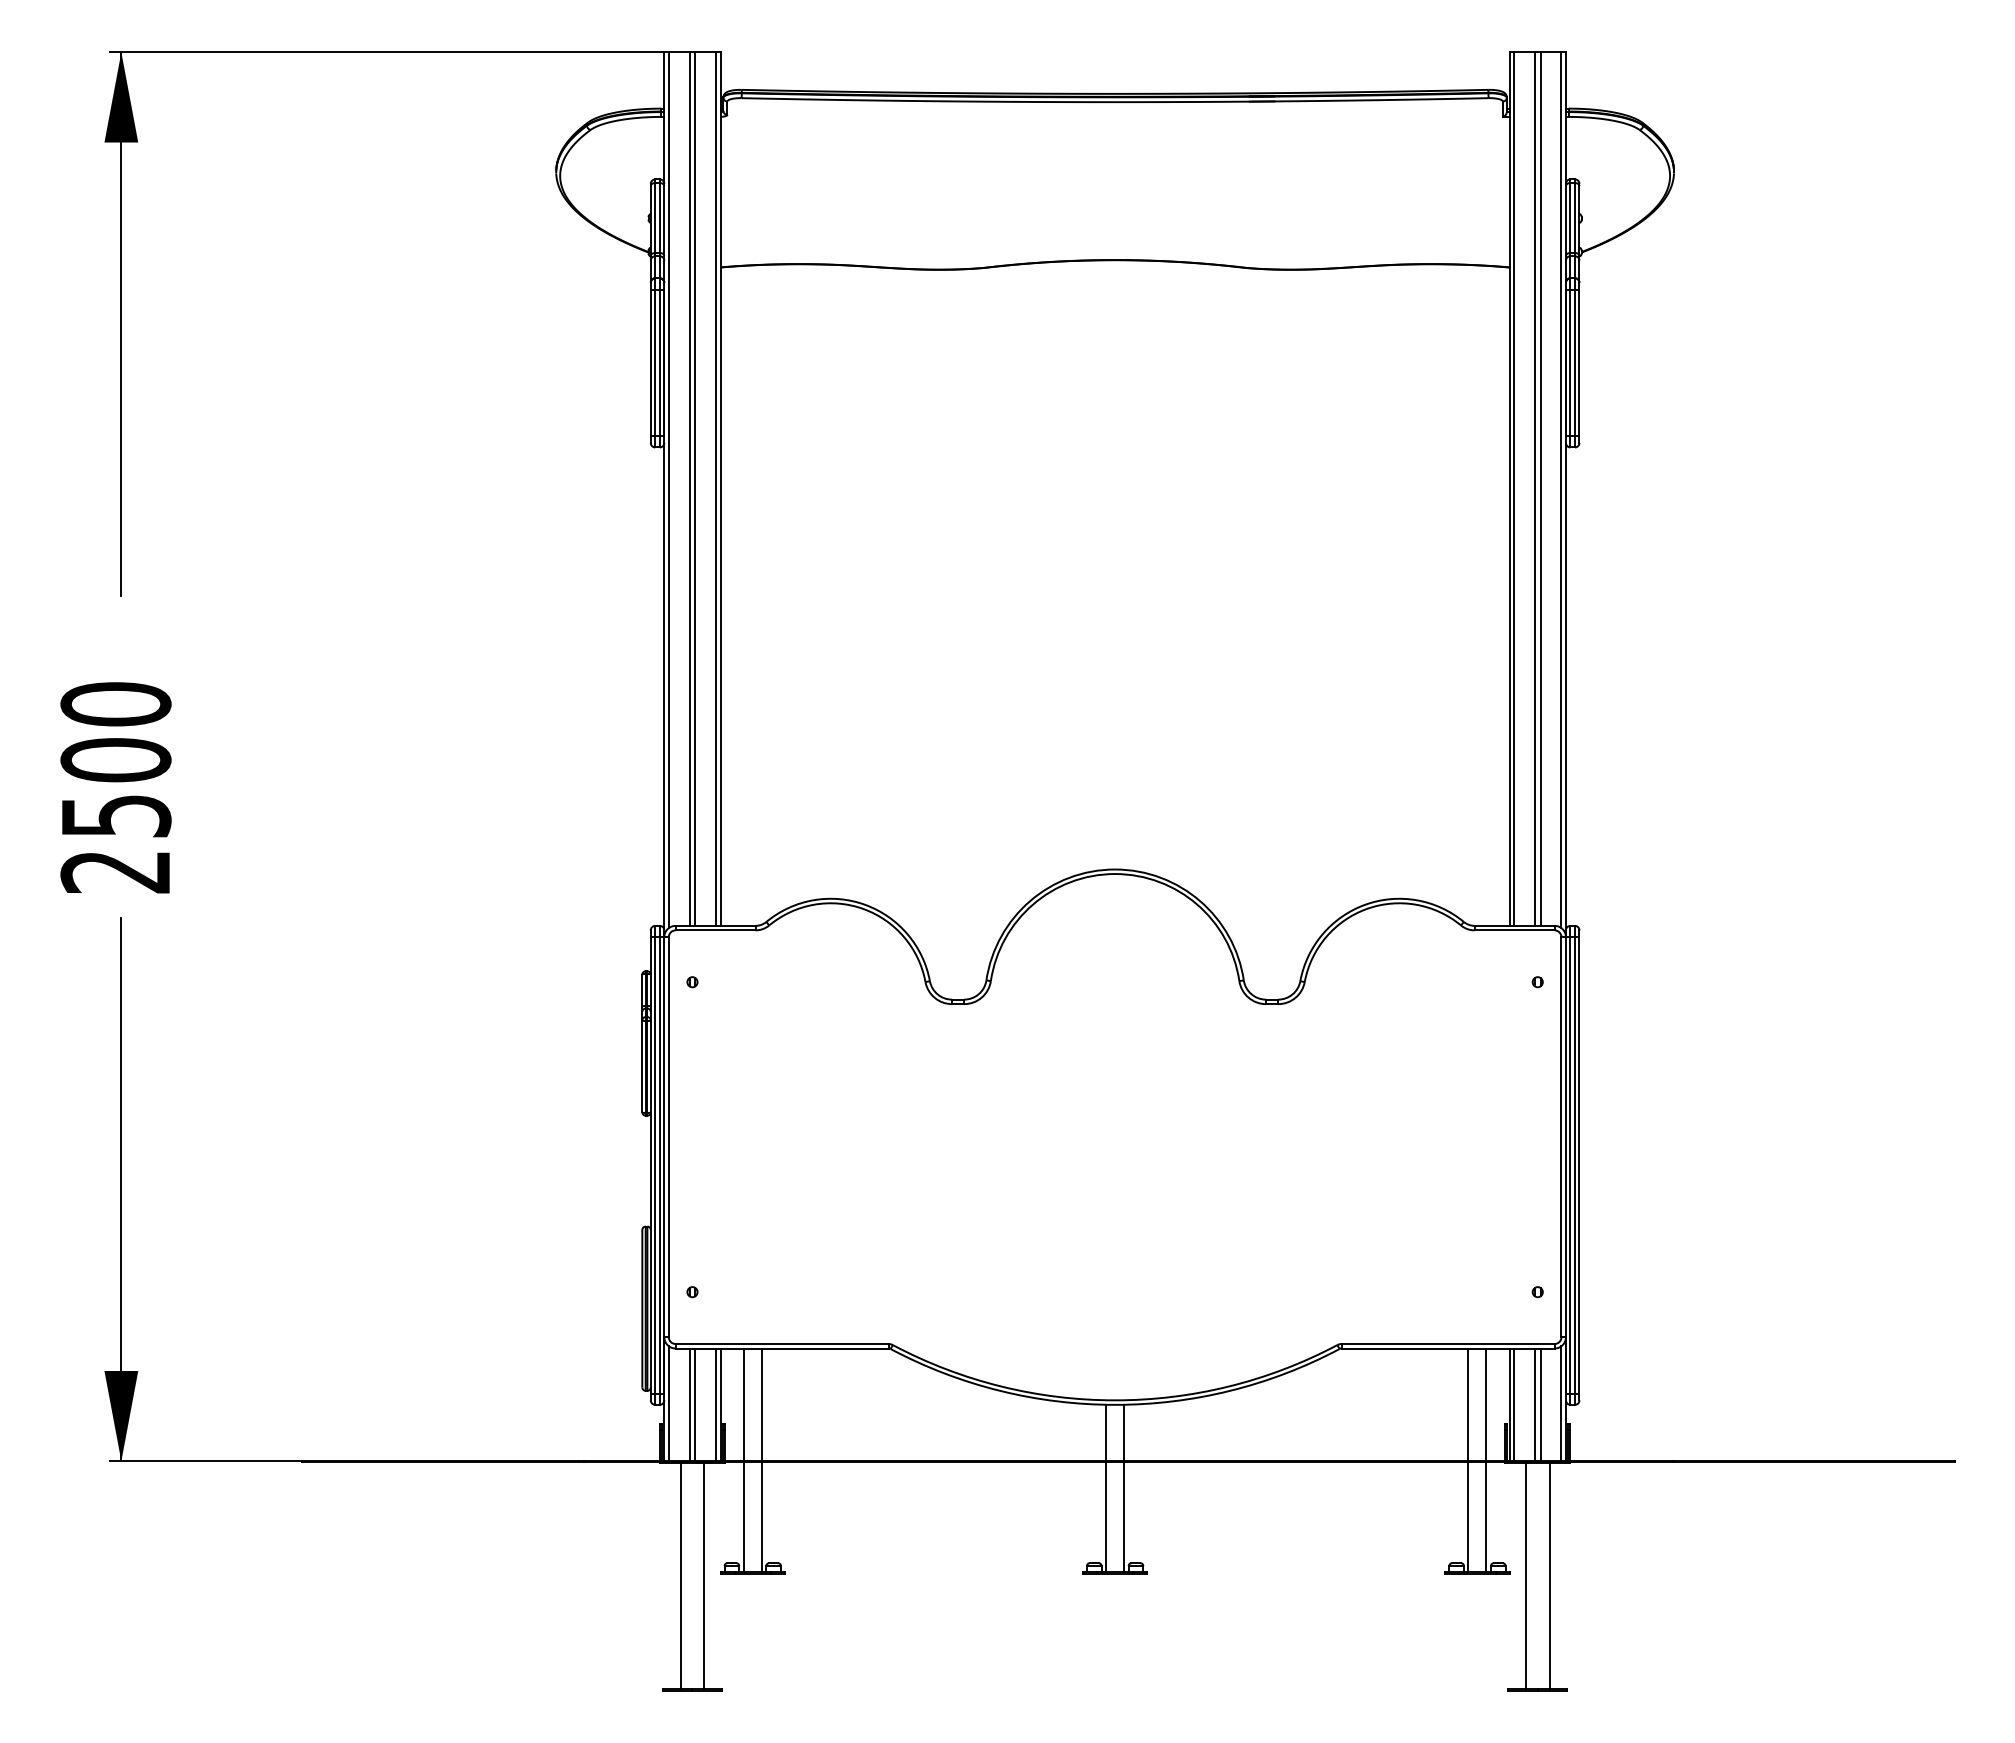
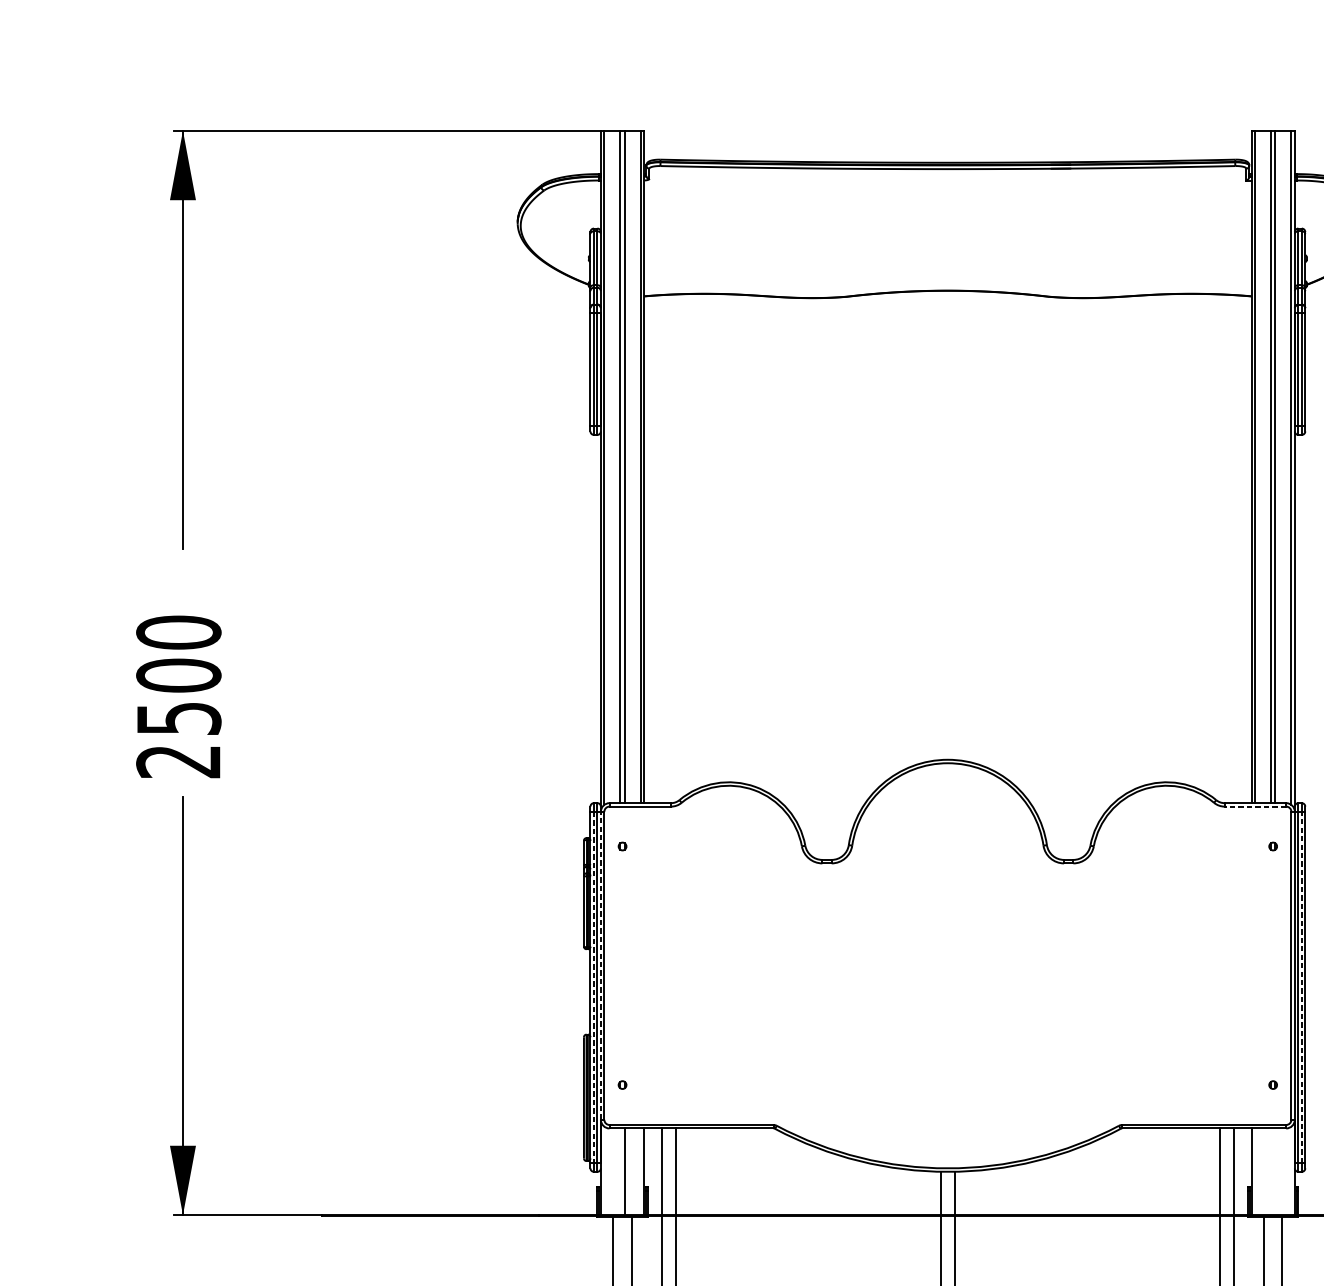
line: (1514, 930) -> (1255, 806), solid -> dashed
line: (664, 1136) -> (601, 965), solid -> dashed
line: (1574, 1164) -> (1301, 986), solid -> dashed
line: (655, 1165) -> (594, 987), solid -> dashed
line: (668, 1403) -> (604, 1170), removed
line: (1561, 1403) -> (1291, 1170), removed
line: (689, 1404) -> (620, 1171), removed
line: (716, 1404) -> (641, 1171), removed
line: (1514, 1404) -> (1255, 1171), removed
line: (1534, 1404) -> (1270, 1171), removed
line: (1540, 1404) -> (1275, 1171), removed

